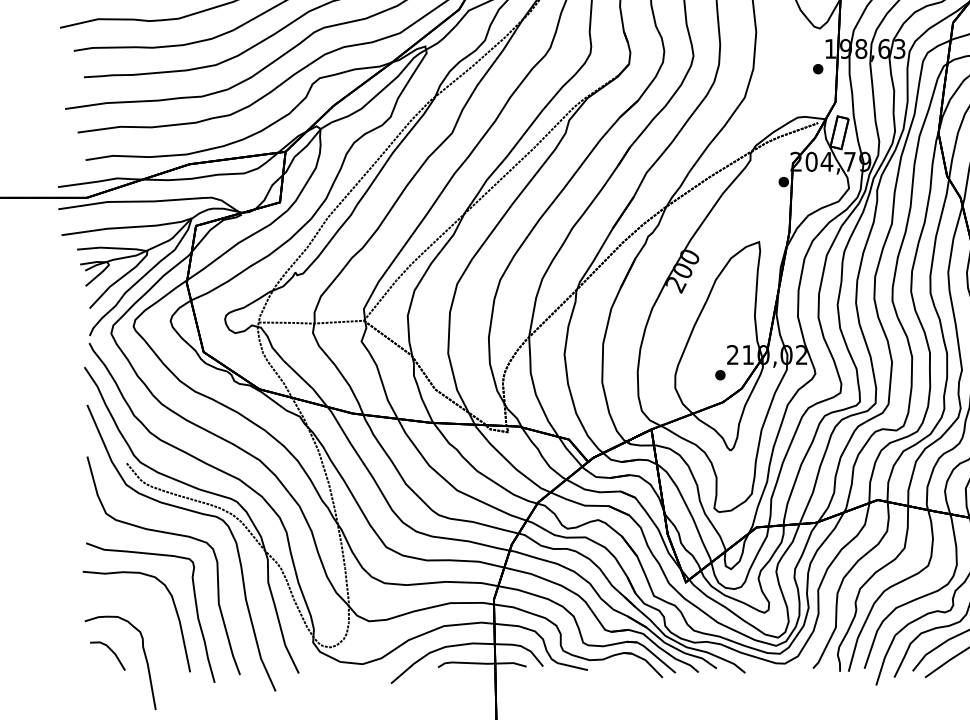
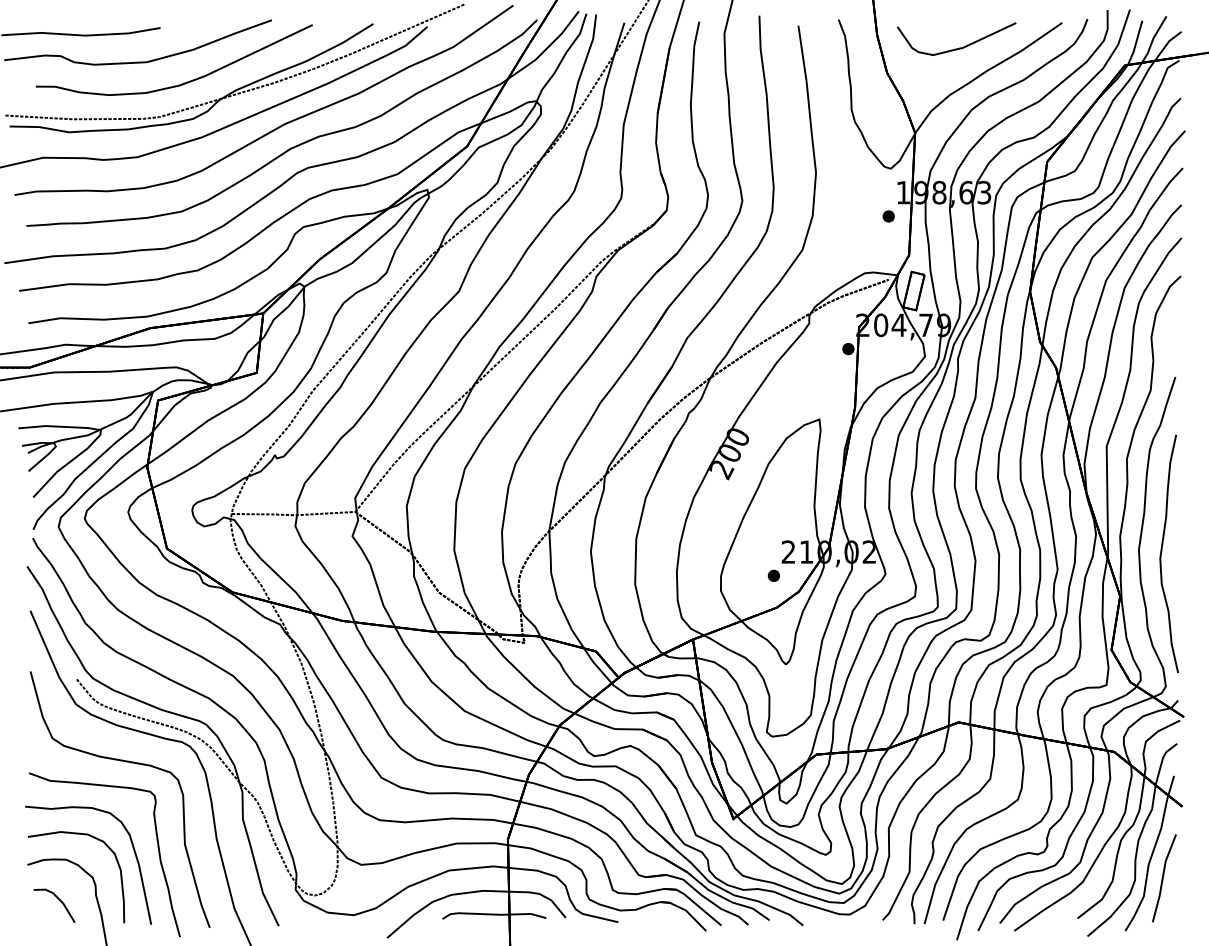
curve: (142, 599) -> (95, 839), added

